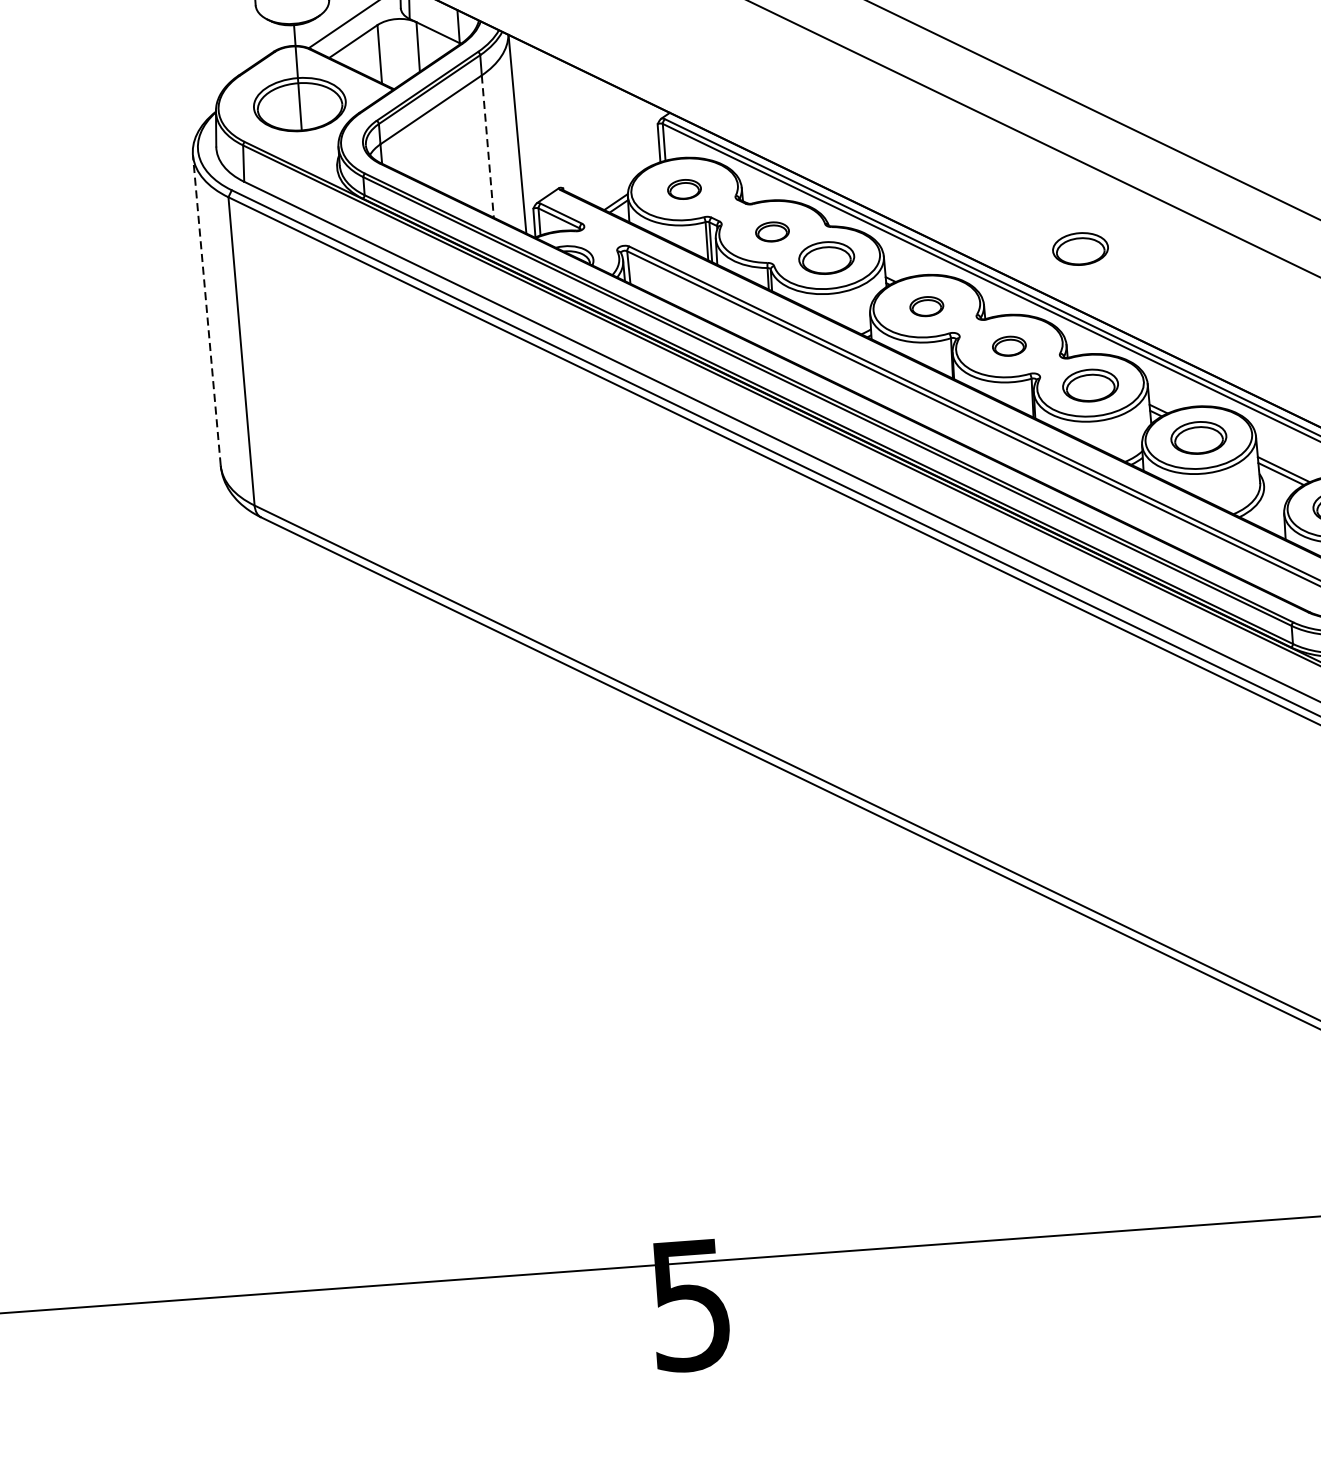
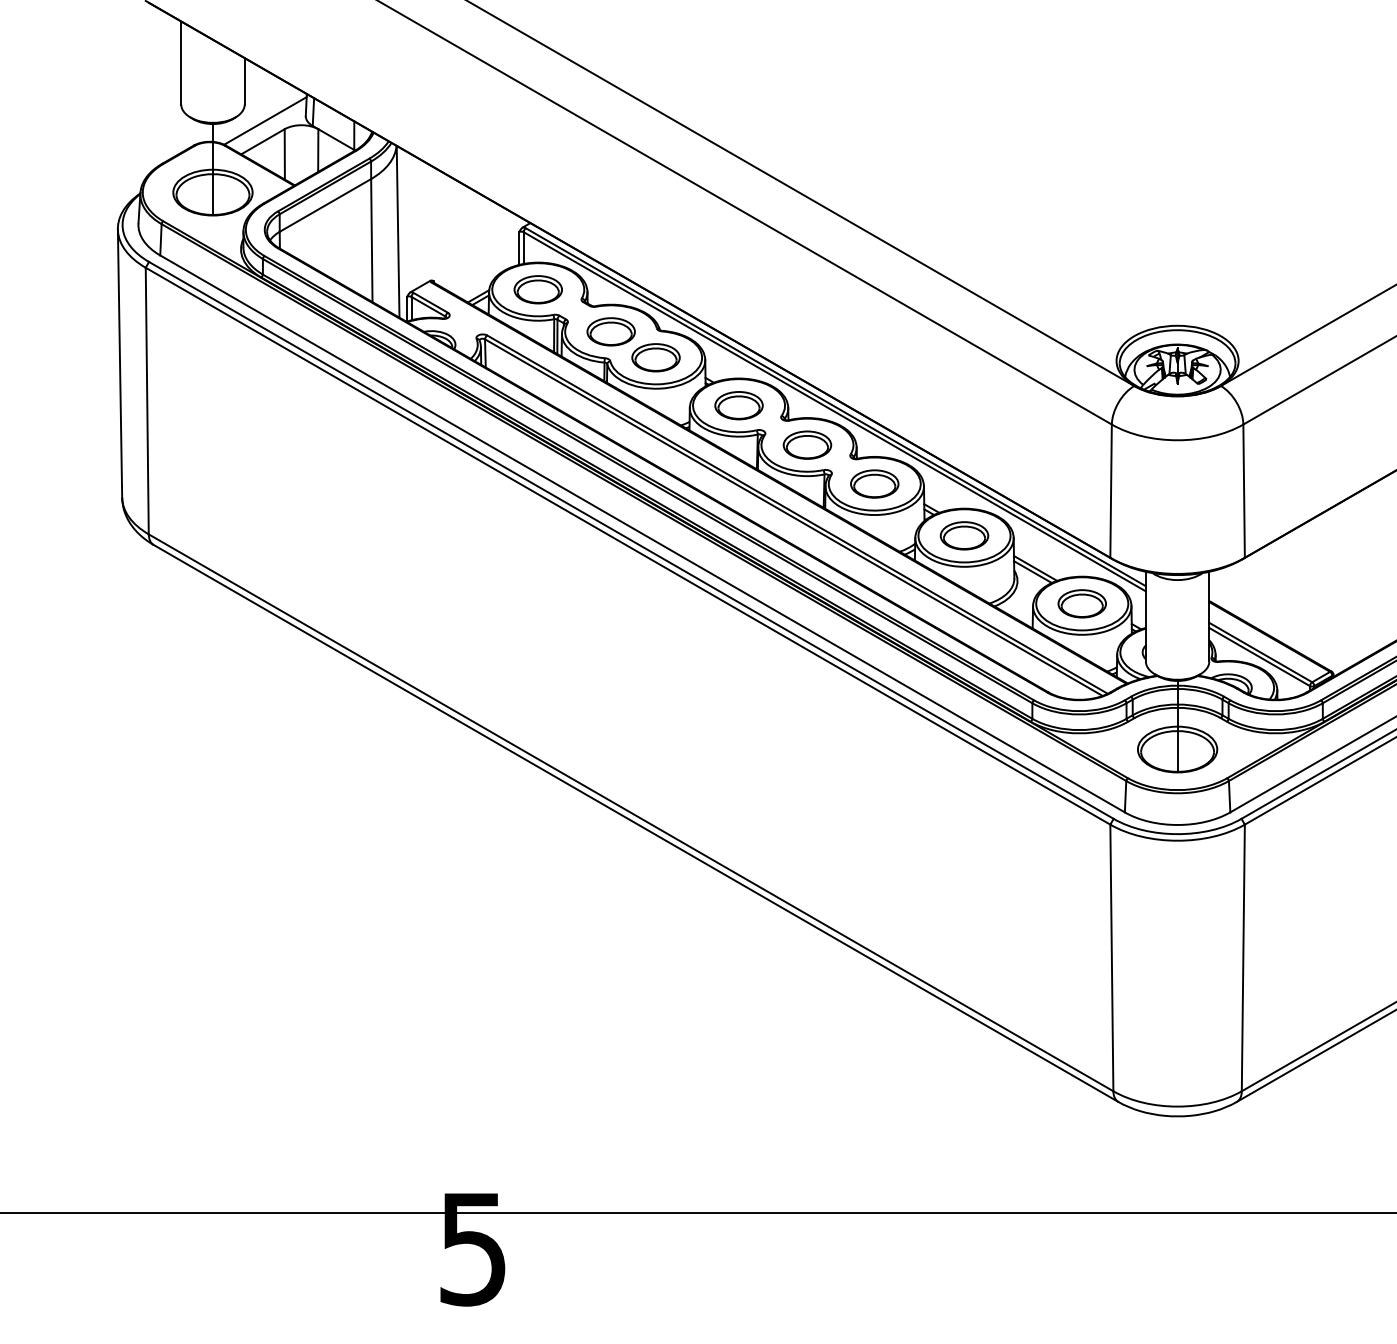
line: (487, 146) -> (371, 240), dashed -> solid
part: (683, 189) -> (537, 289), size x1.67
part: (771, 231) -> (610, 331), size x1.67
part: (1080, 248) -> (874, 365), removed
part: (926, 306) -> (738, 405), size x1.67
line: (207, 310) -> (120, 363), dashed -> solid
part: (1009, 345) -> (807, 444), size x1.67

